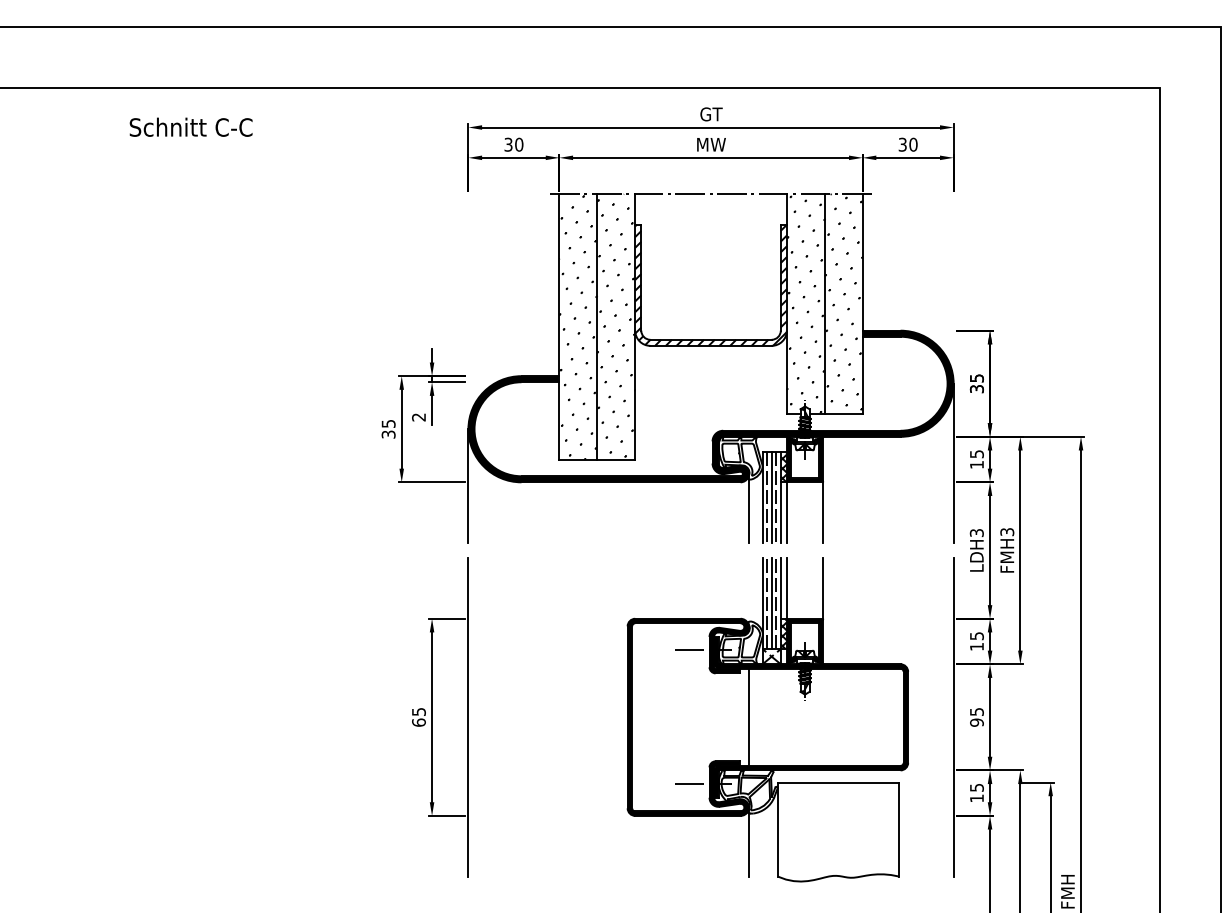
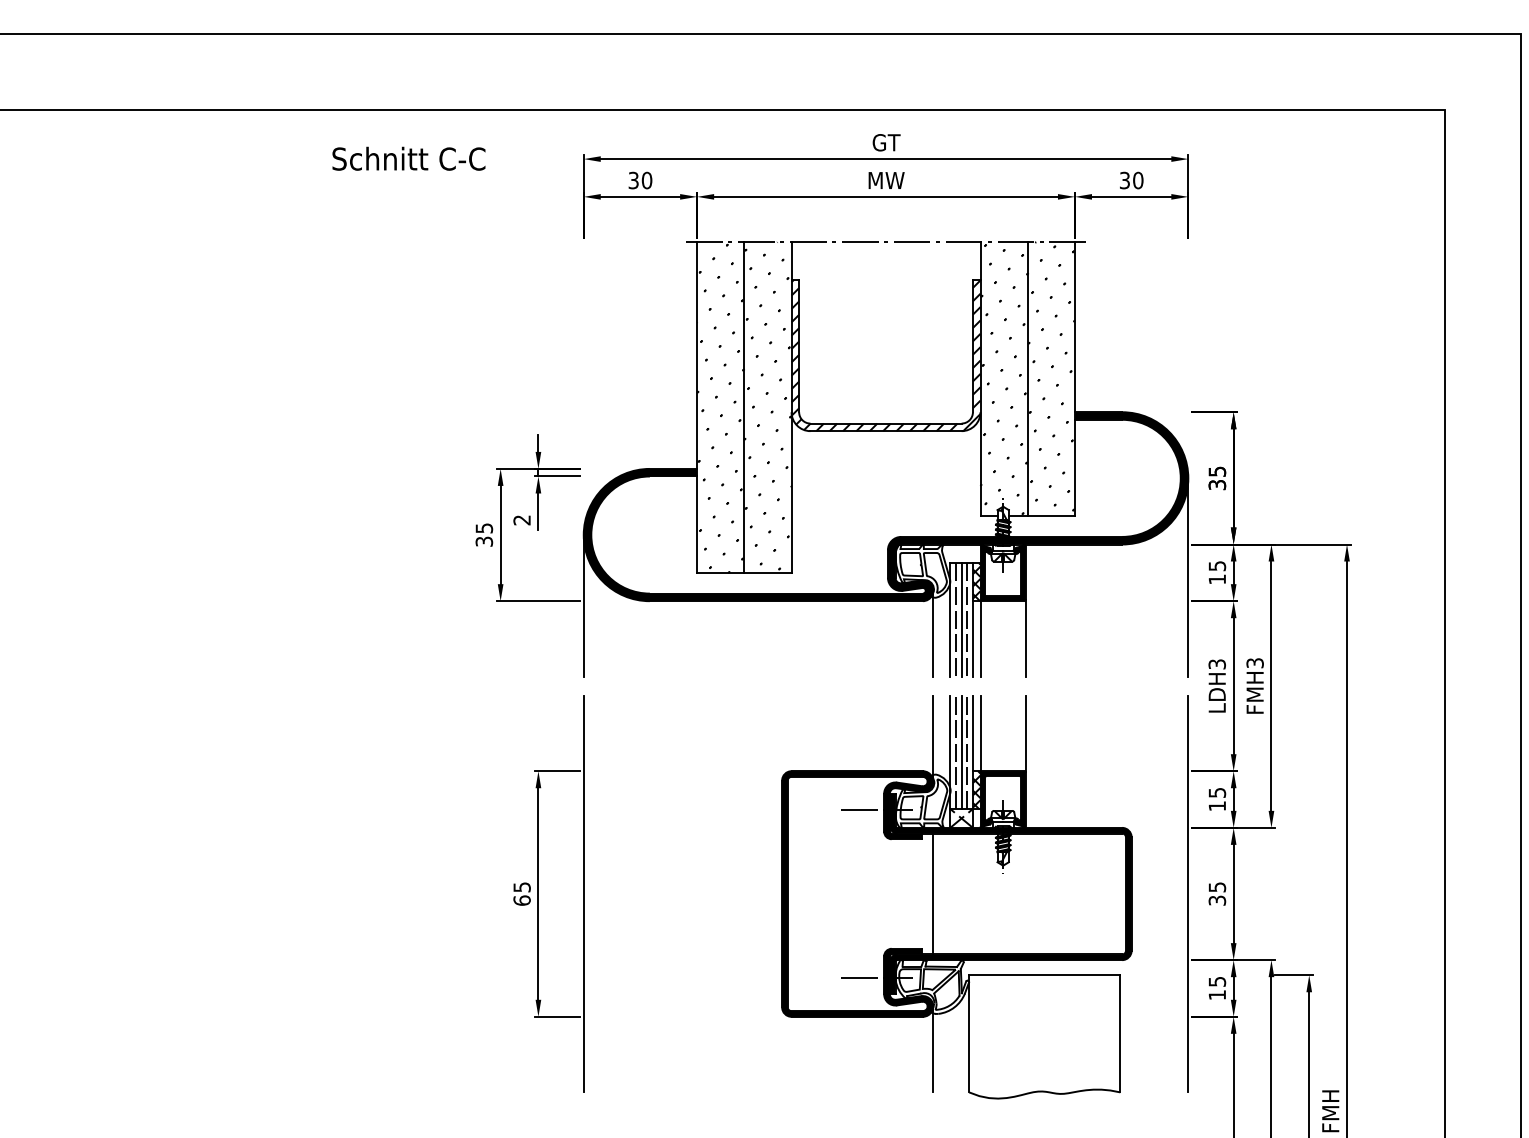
text: (190, 126) -> (408, 157), moved
line: (748, 592) -> (932, 738), added
text: (976, 722) -> (1216, 900), 95 -> 35

